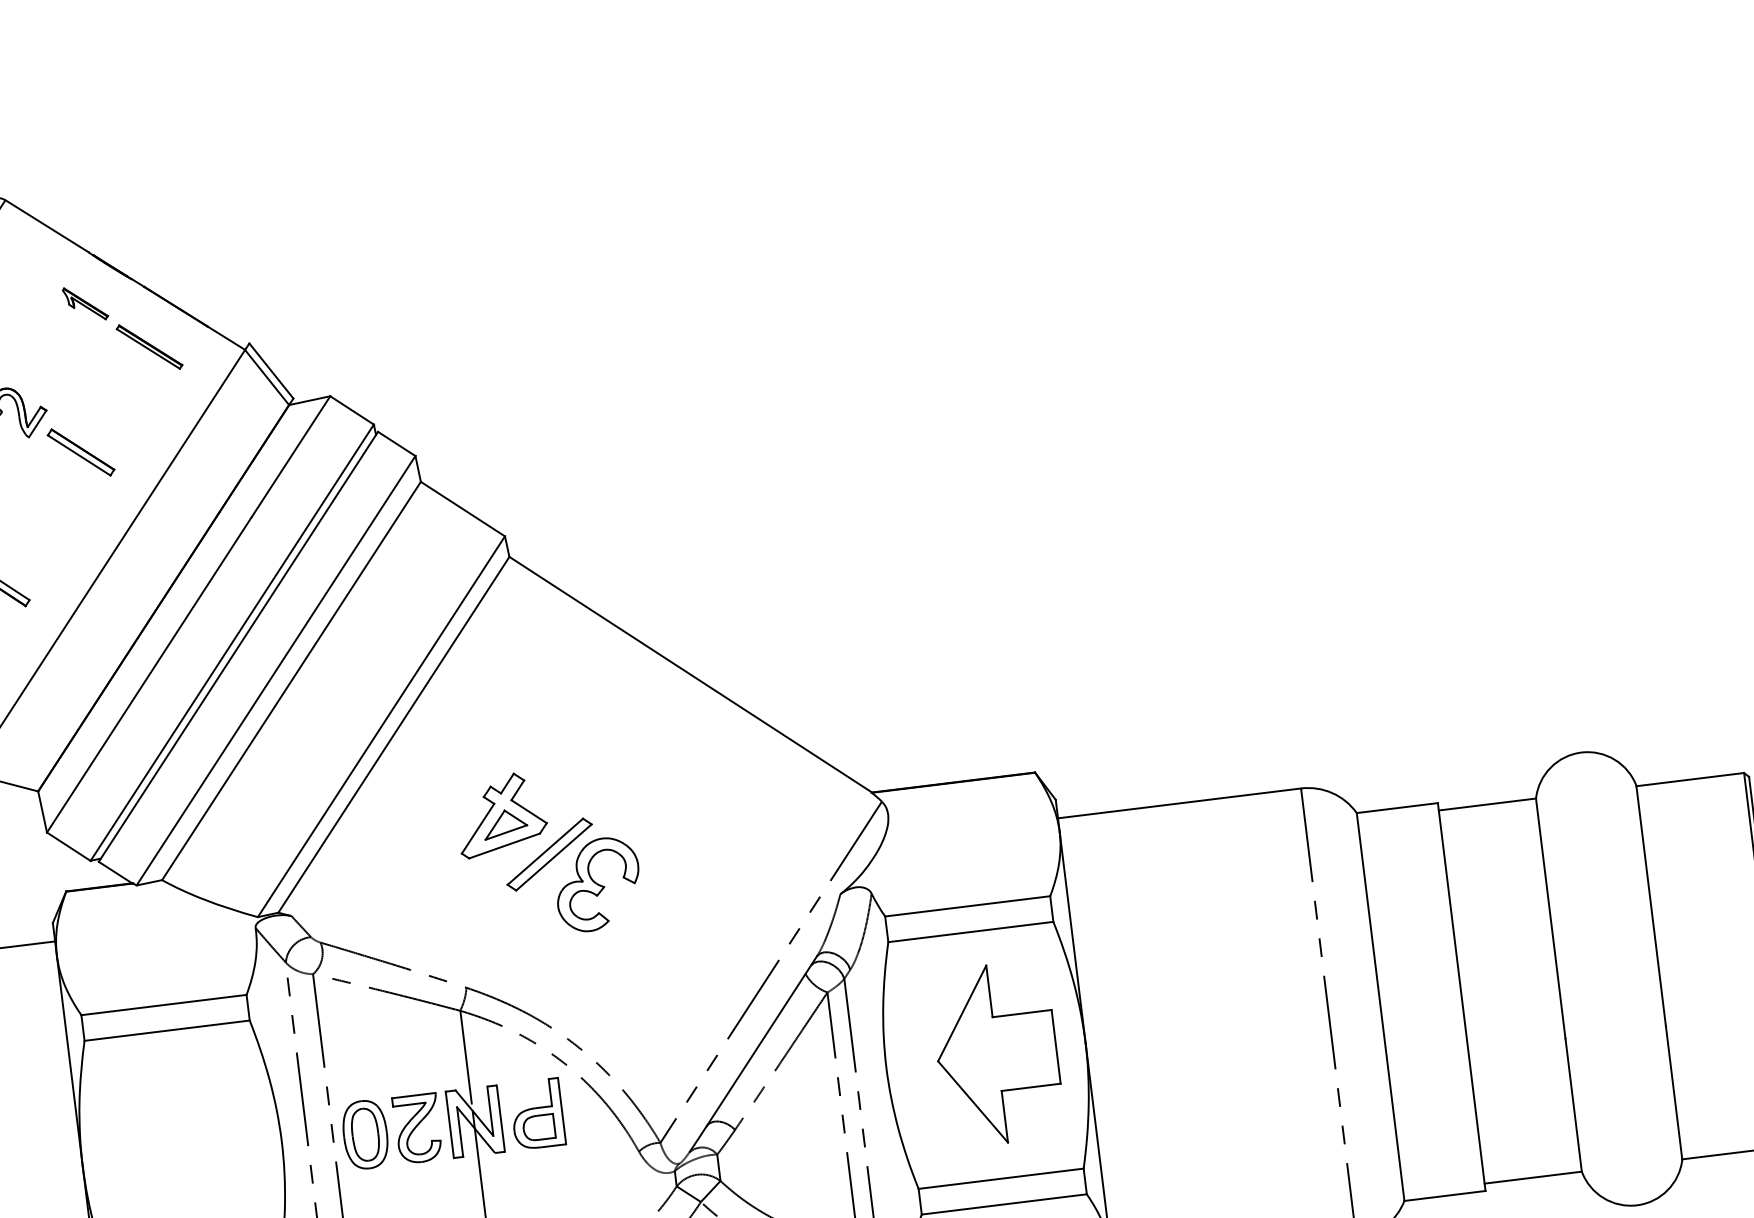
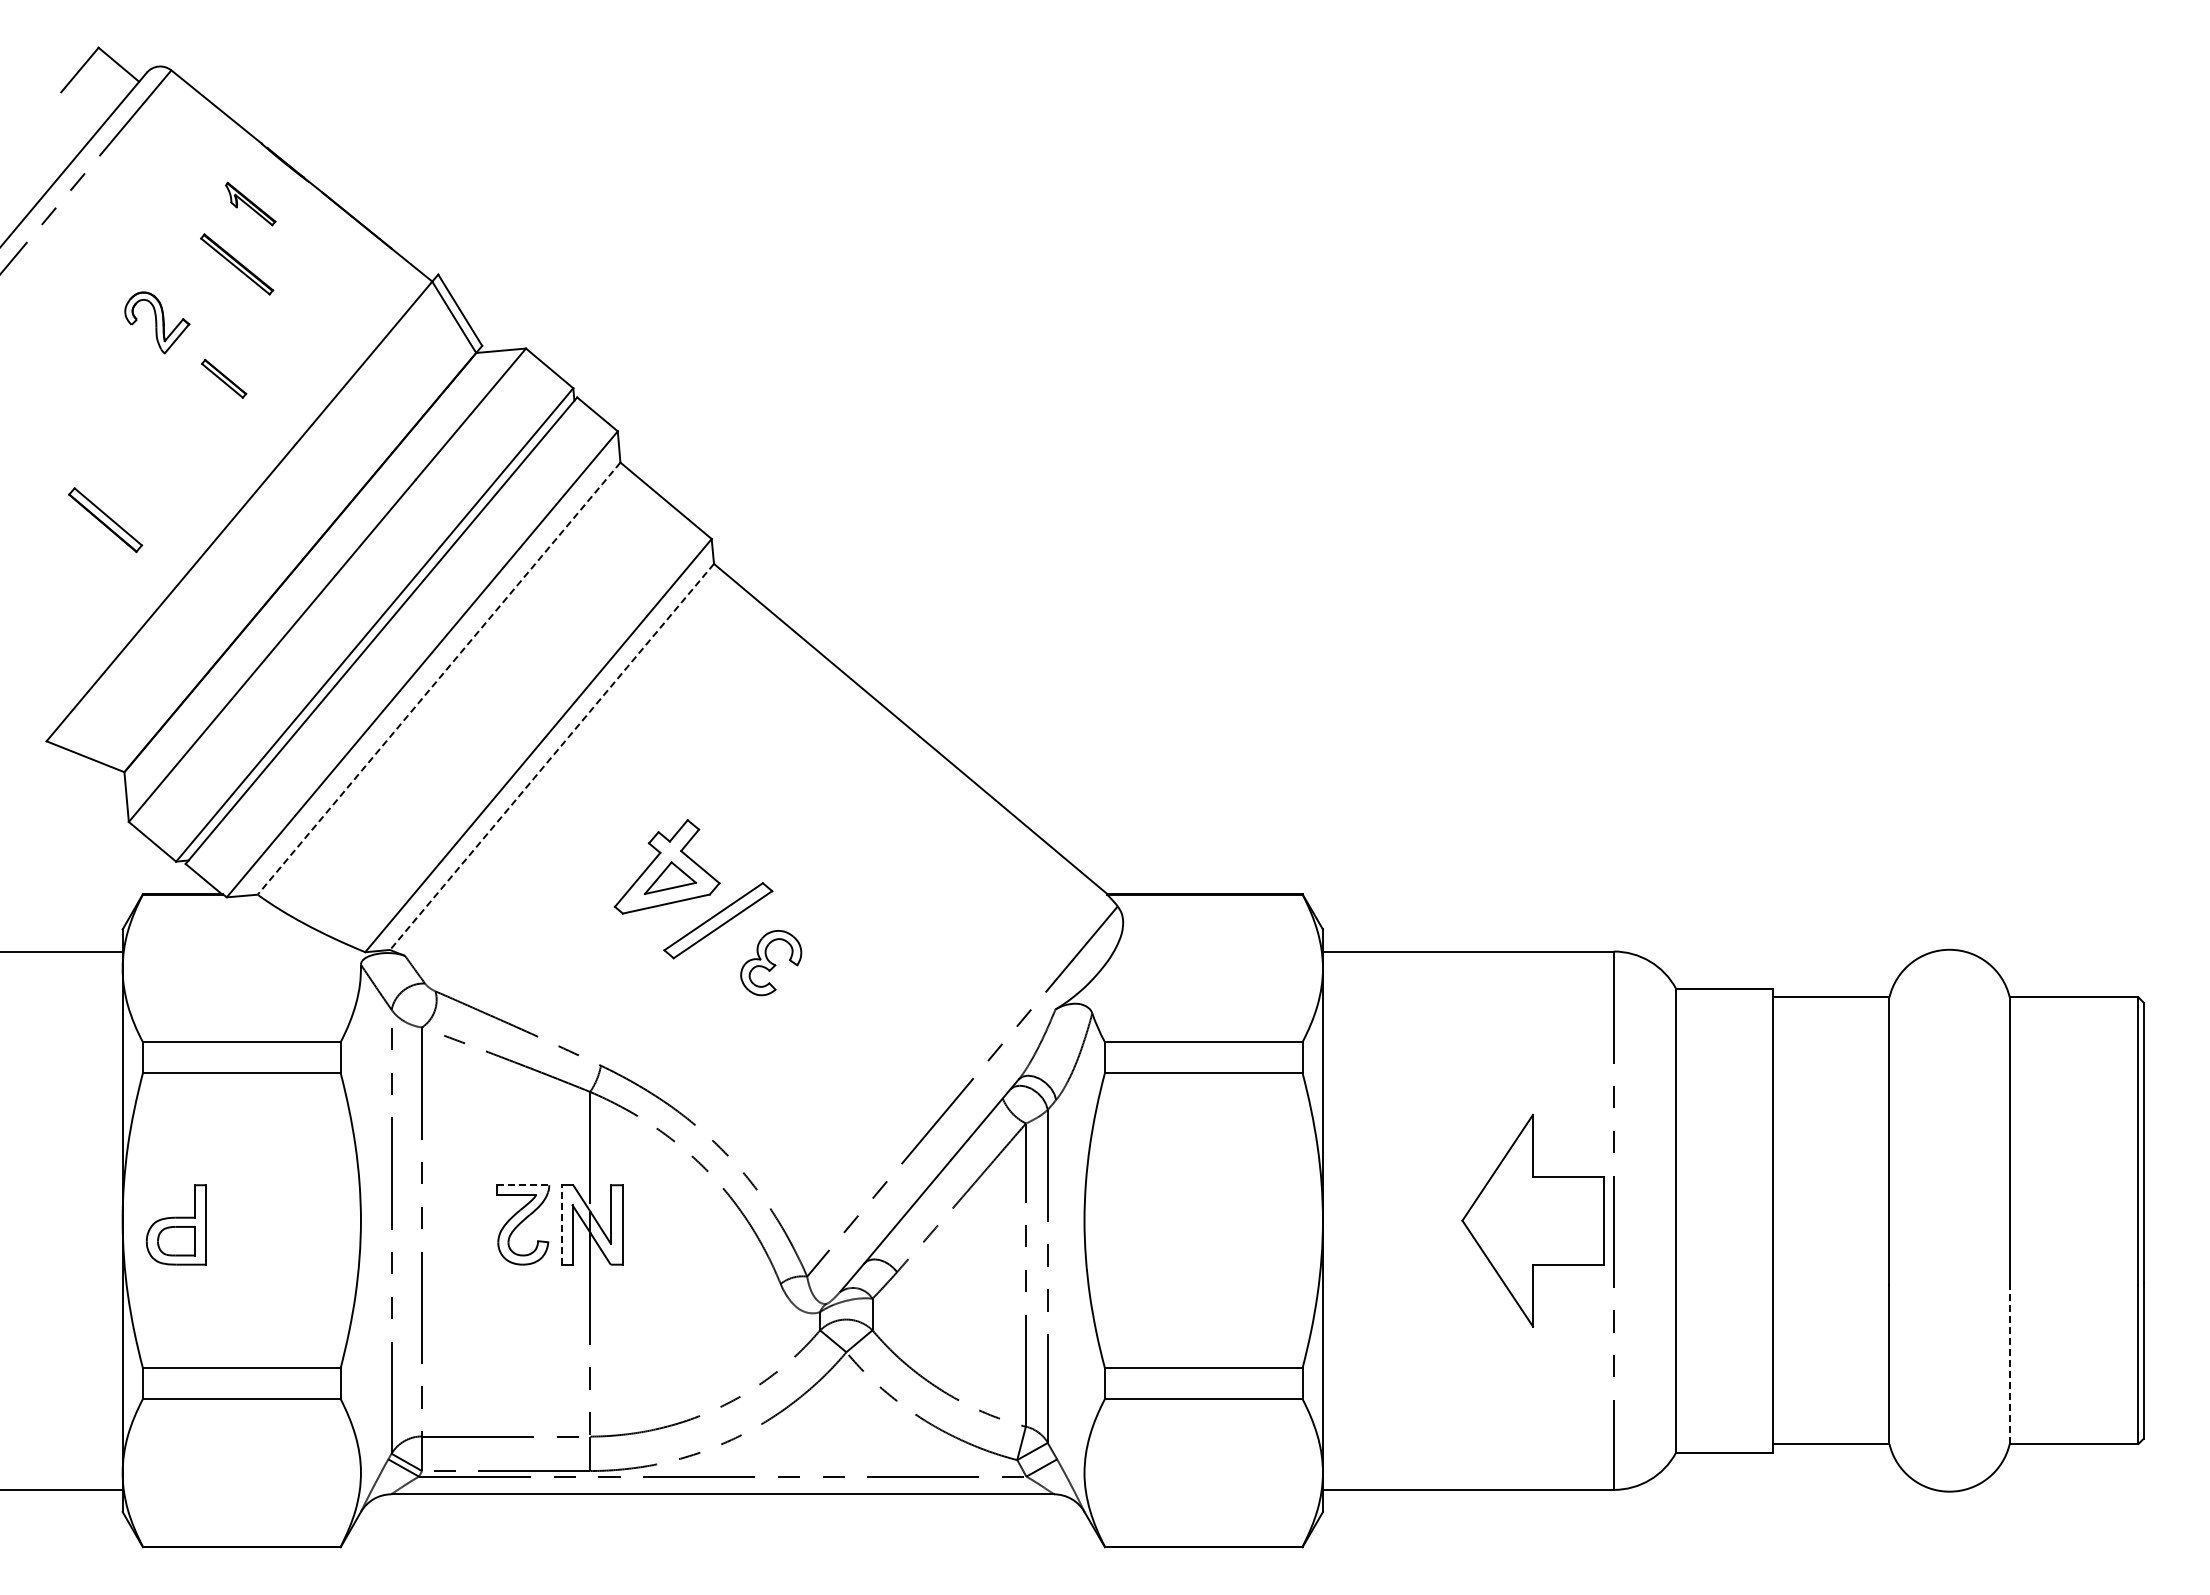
part: (149, 347) -> (237, 264), moved
part: (80, 452) -> (223, 378), size x0.6
line: (291, 681) -> (438, 679), solid -> dashed
line: (394, 734) -> (552, 756), solid -> dashed
part: (598, 884) -> (771, 962), size x0.6
part: (996, 1053) -> (1532, 1220), moved
line: (1673, 1092) -> (2009, 1364), solid -> dashed
line: (414, 1095) -> (523, 1185), solid -> dashed
part: (537, 1113) -> (176, 1224), moved
line: (449, 1124) -> (561, 1224), solid -> dashed
part: (365, 1134) -> (460, 1224), removed

